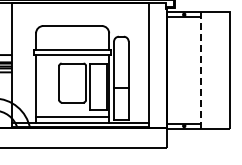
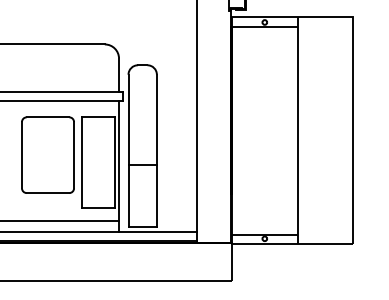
line: (201, 69) -> (298, 128), dashed -> solid

